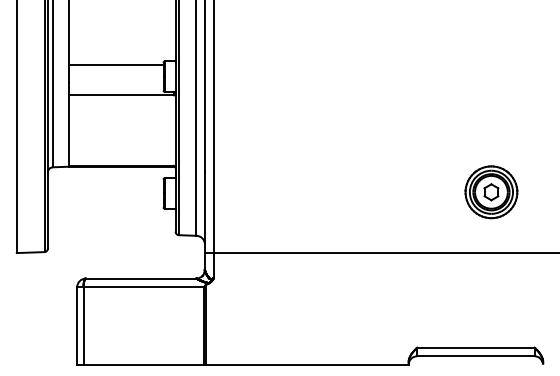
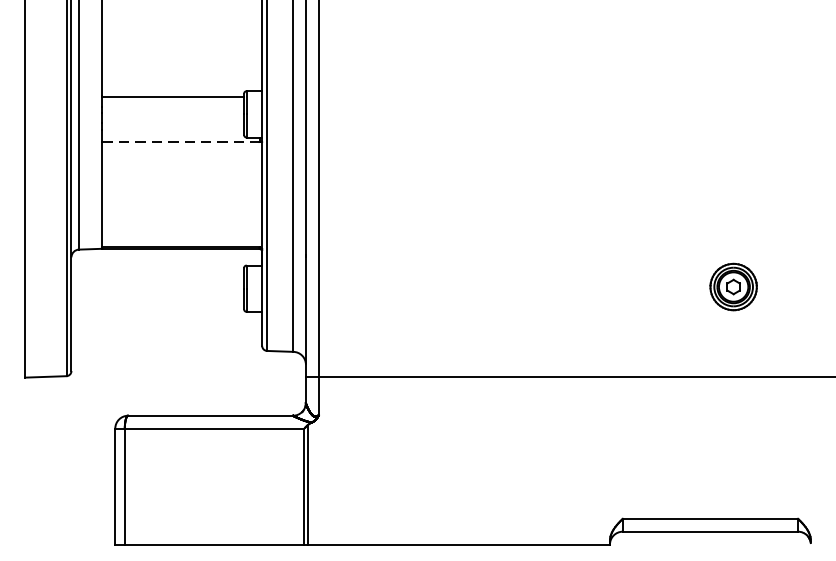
line: (121, 95) -> (181, 142), solid -> dashed
part: (491, 192) -> (733, 287), size x0.6

